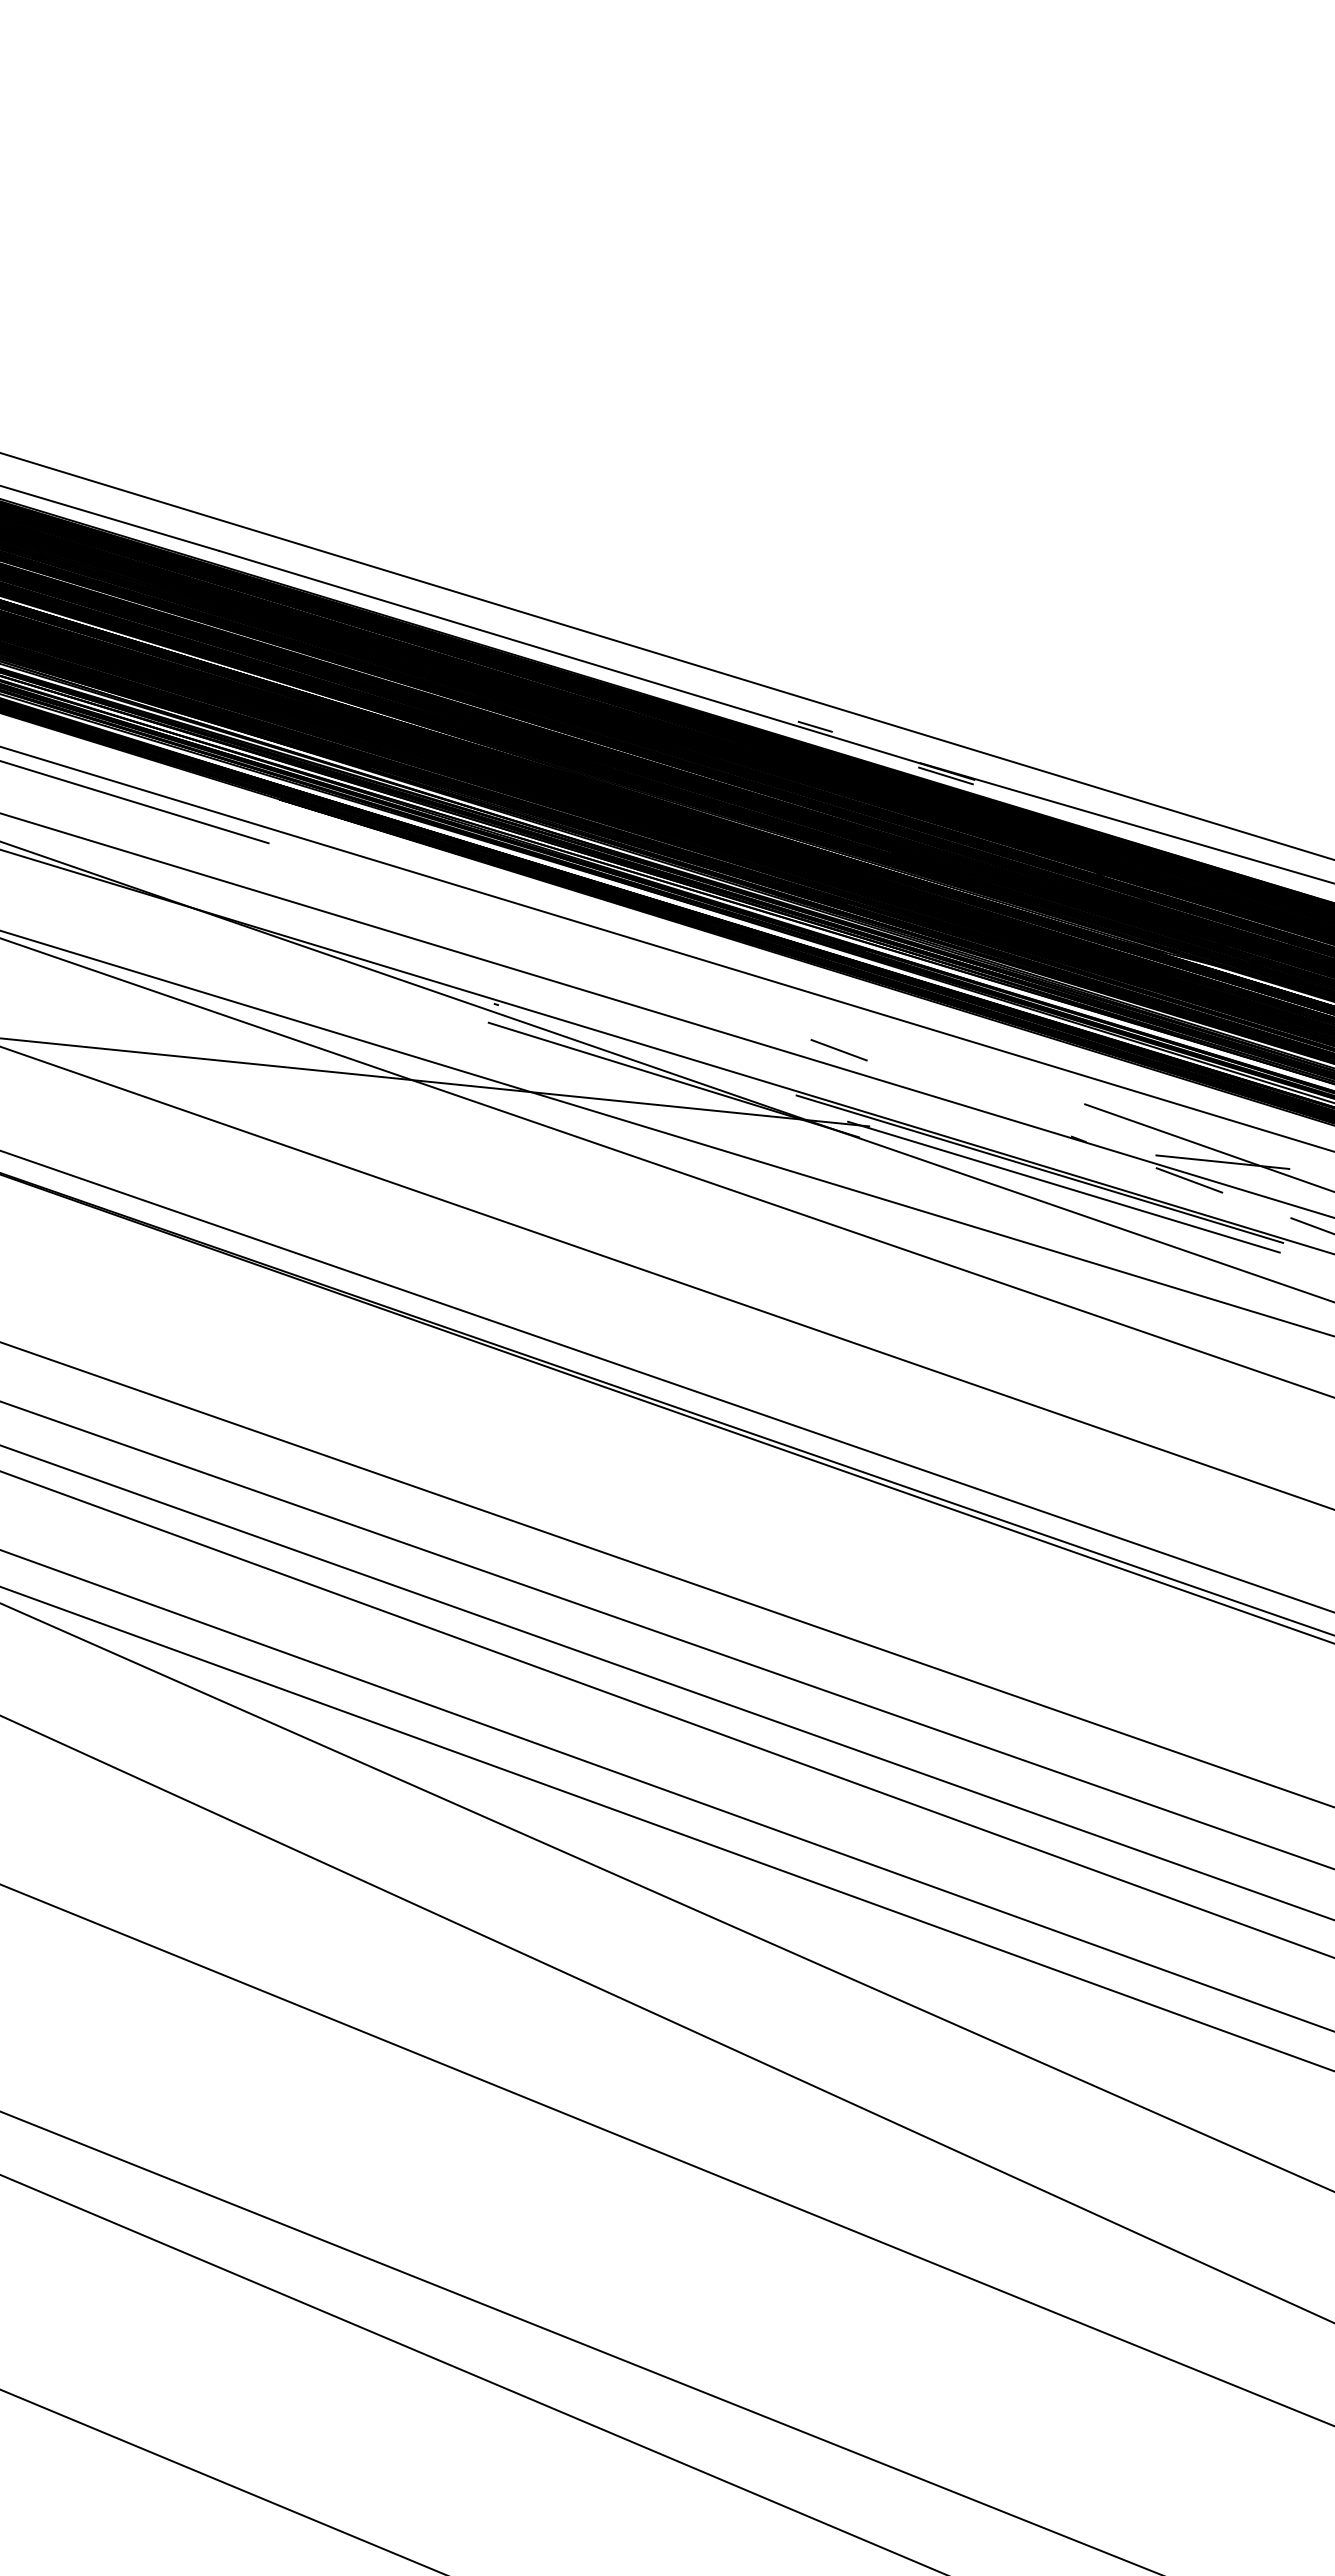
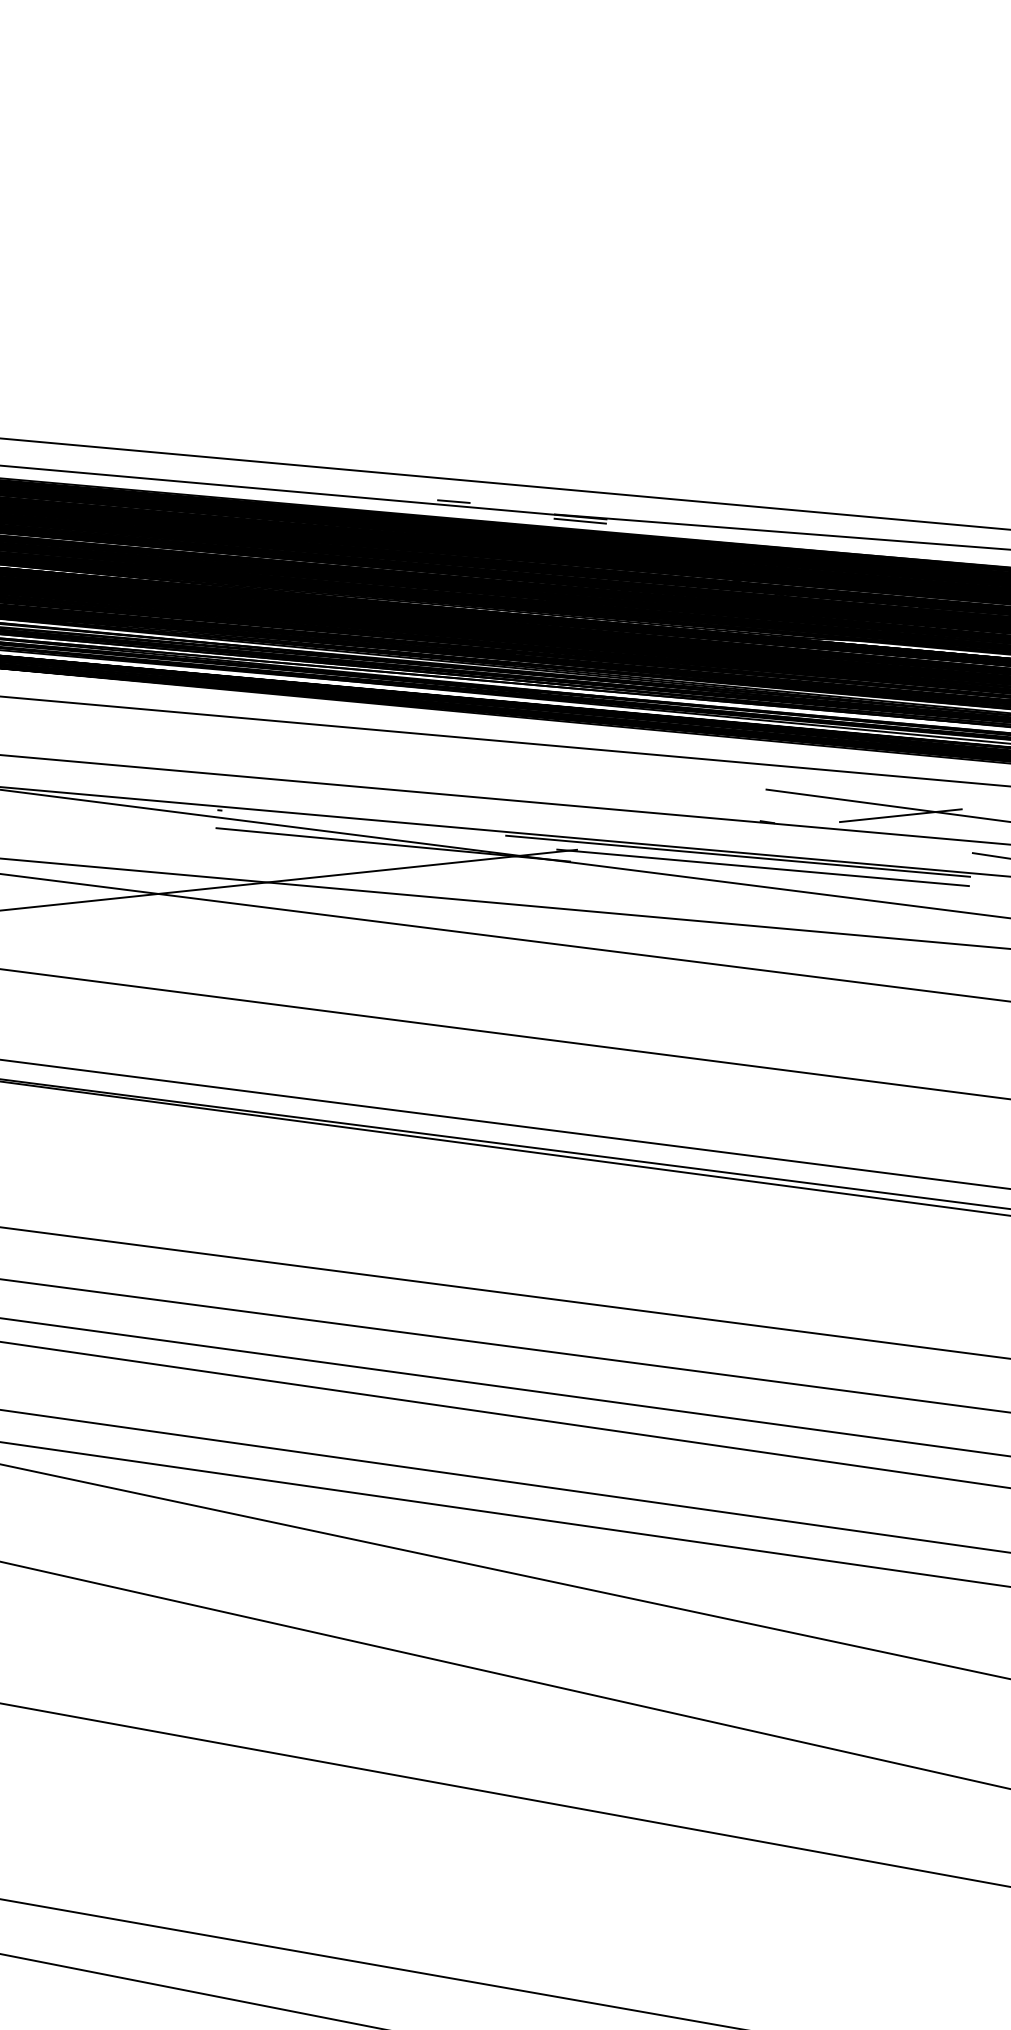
line: (838, 1050) -> (535, 787), removed
line: (1189, 1180) -> (874, 838), removed

